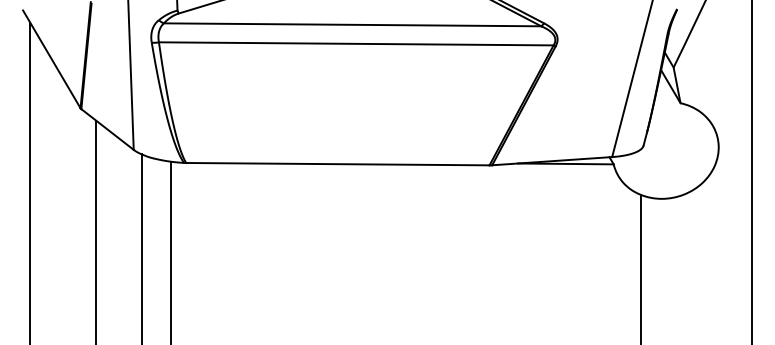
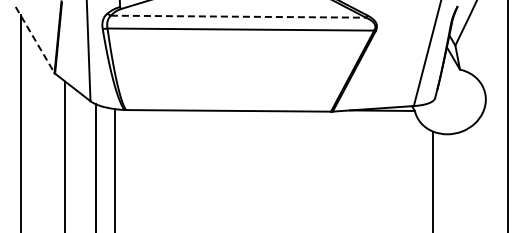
line: (352, 24) -> (238, 16), solid -> dashed
line: (52, 60) -> (35, 40), solid -> dashed

